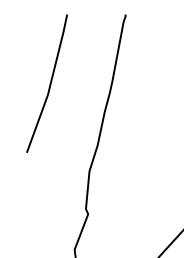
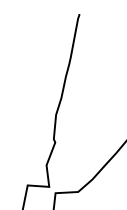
curve: (49, 83) -> (30, 58), removed

